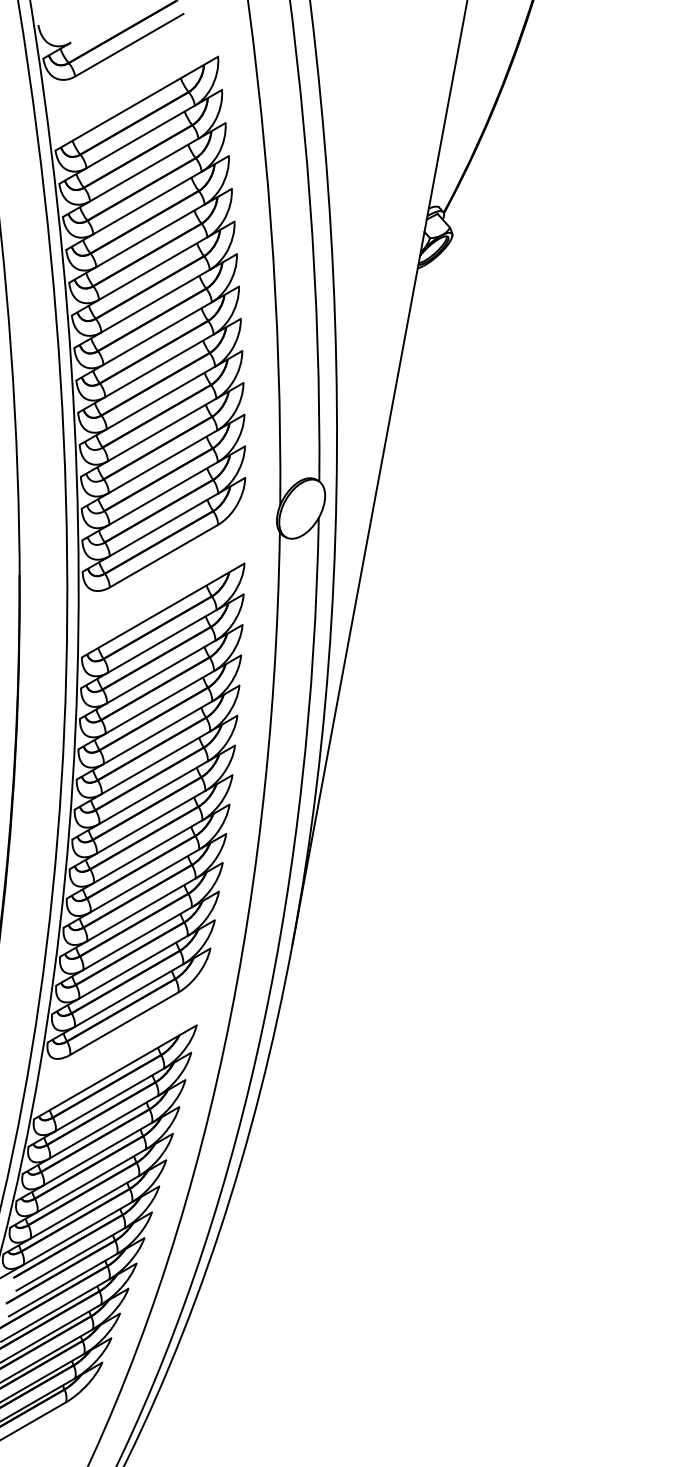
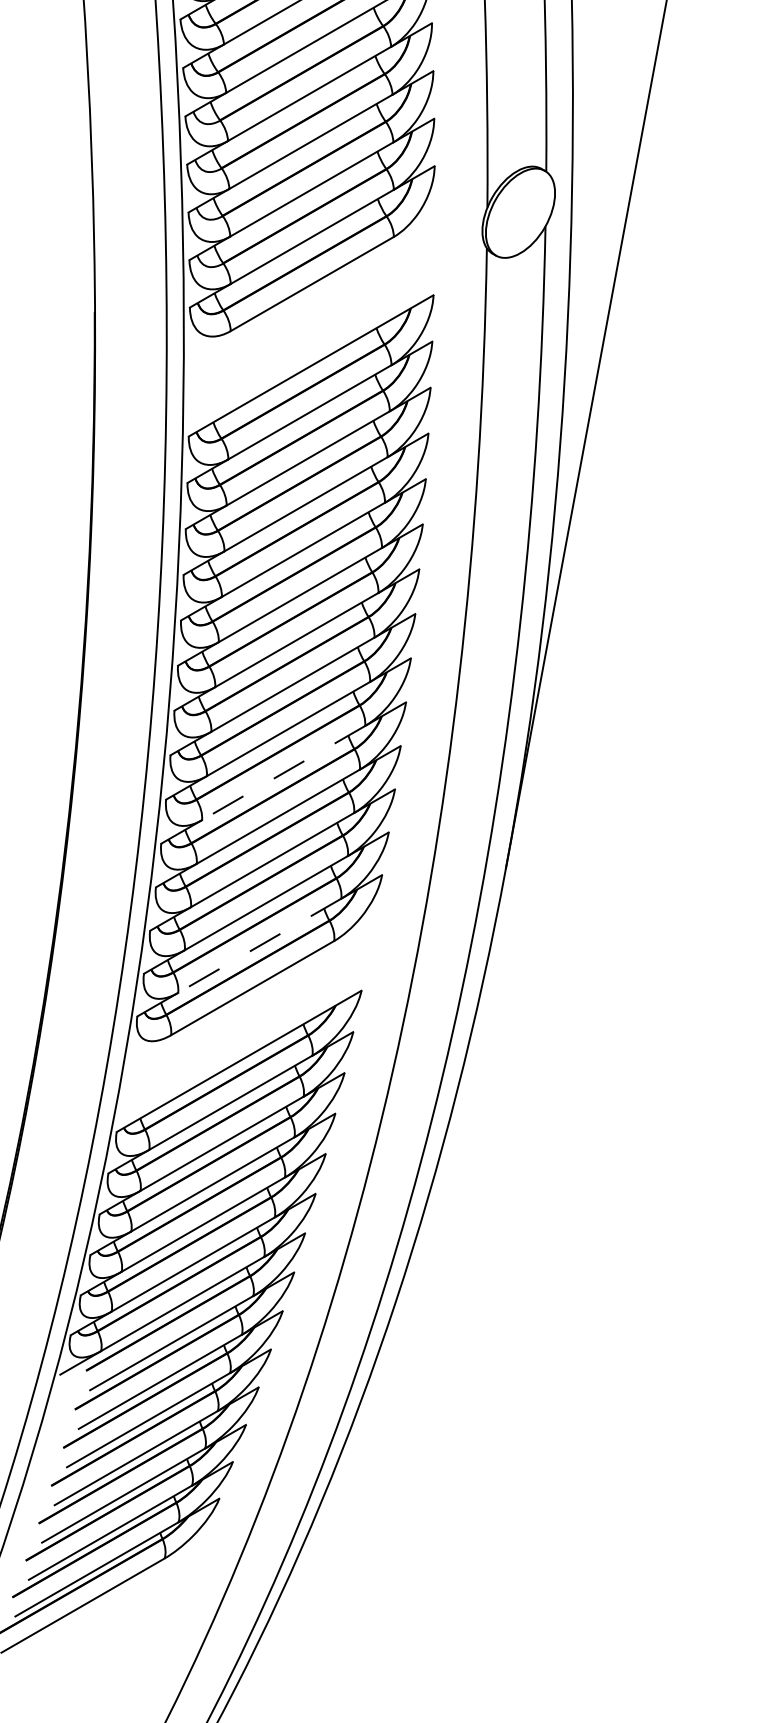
line: (144, 880) -> (282, 772), solid -> dashed
line: (129, 995) -> (260, 945), solid -> dashed

